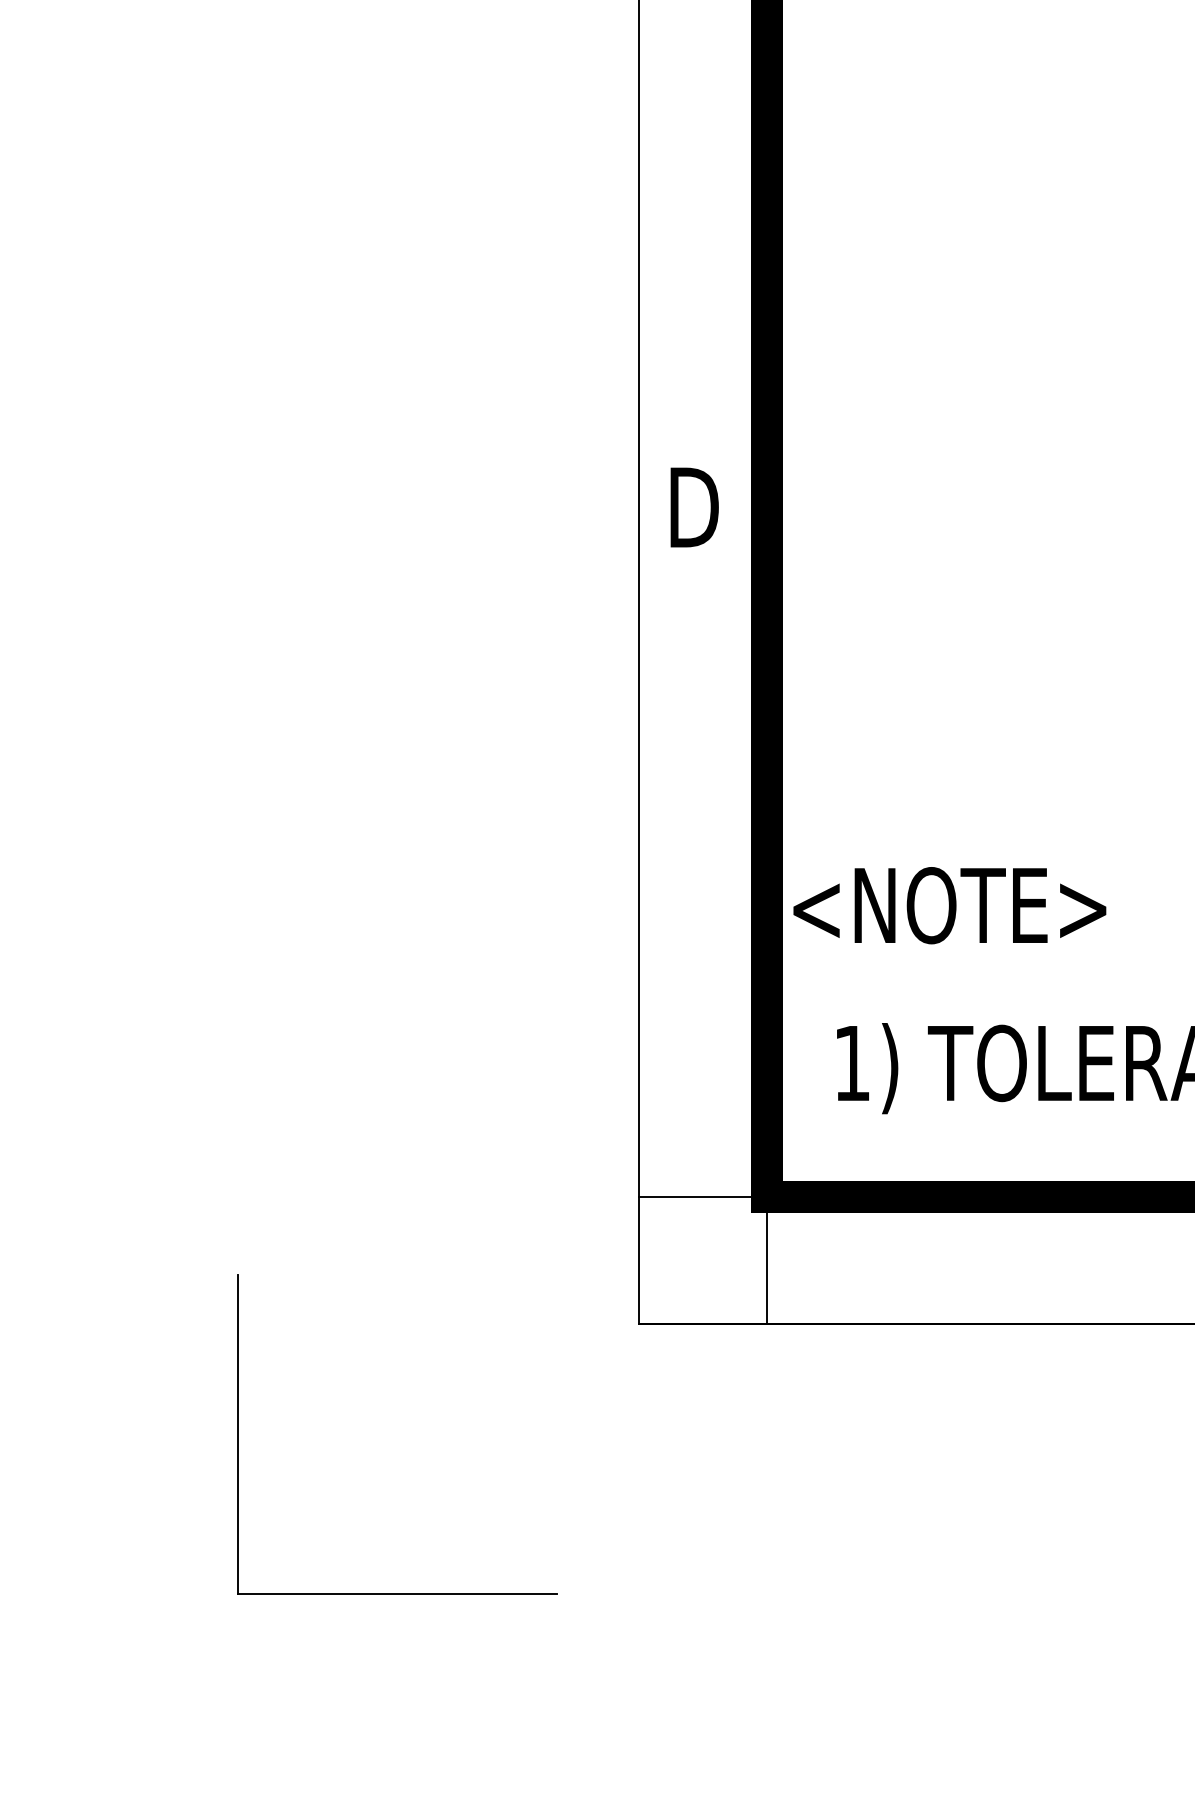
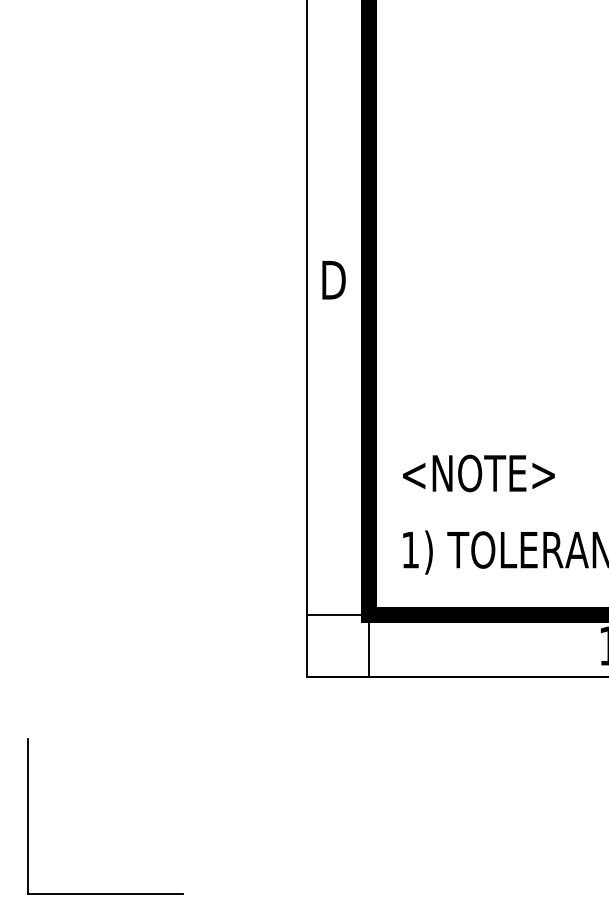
text: (948, 905) -> (478, 473), moved
part: (238, 1435) -> (28, 816), moved

